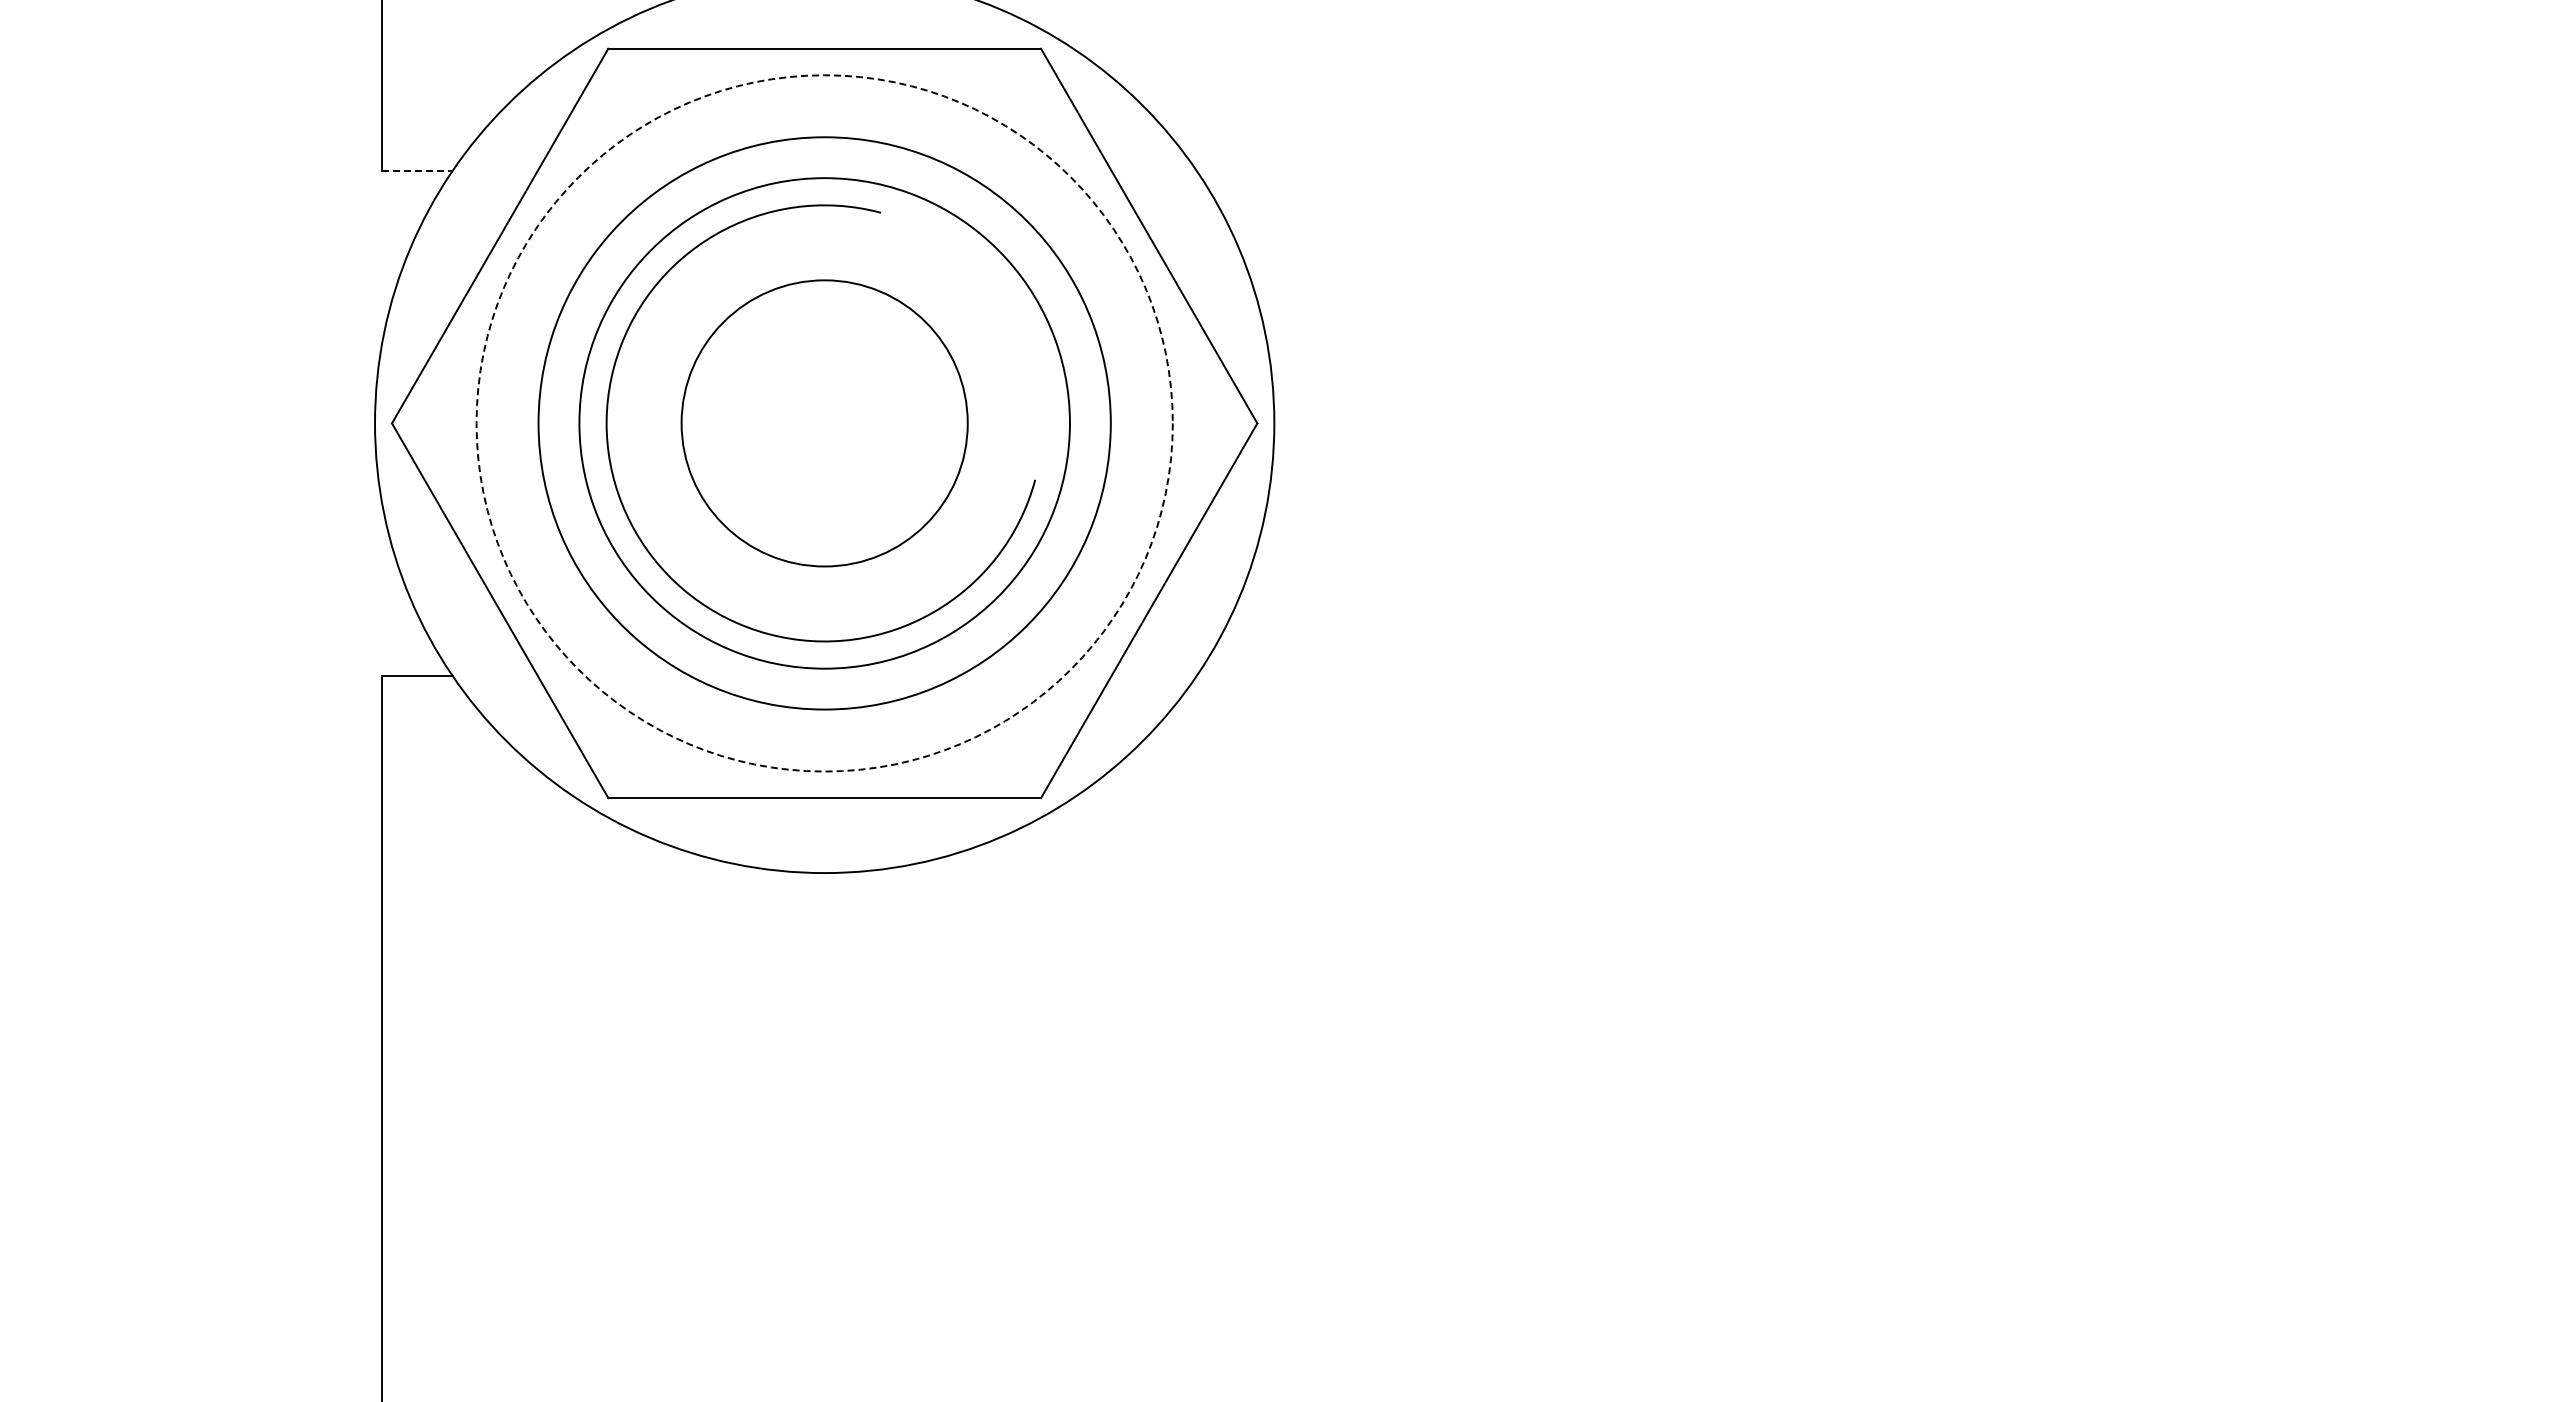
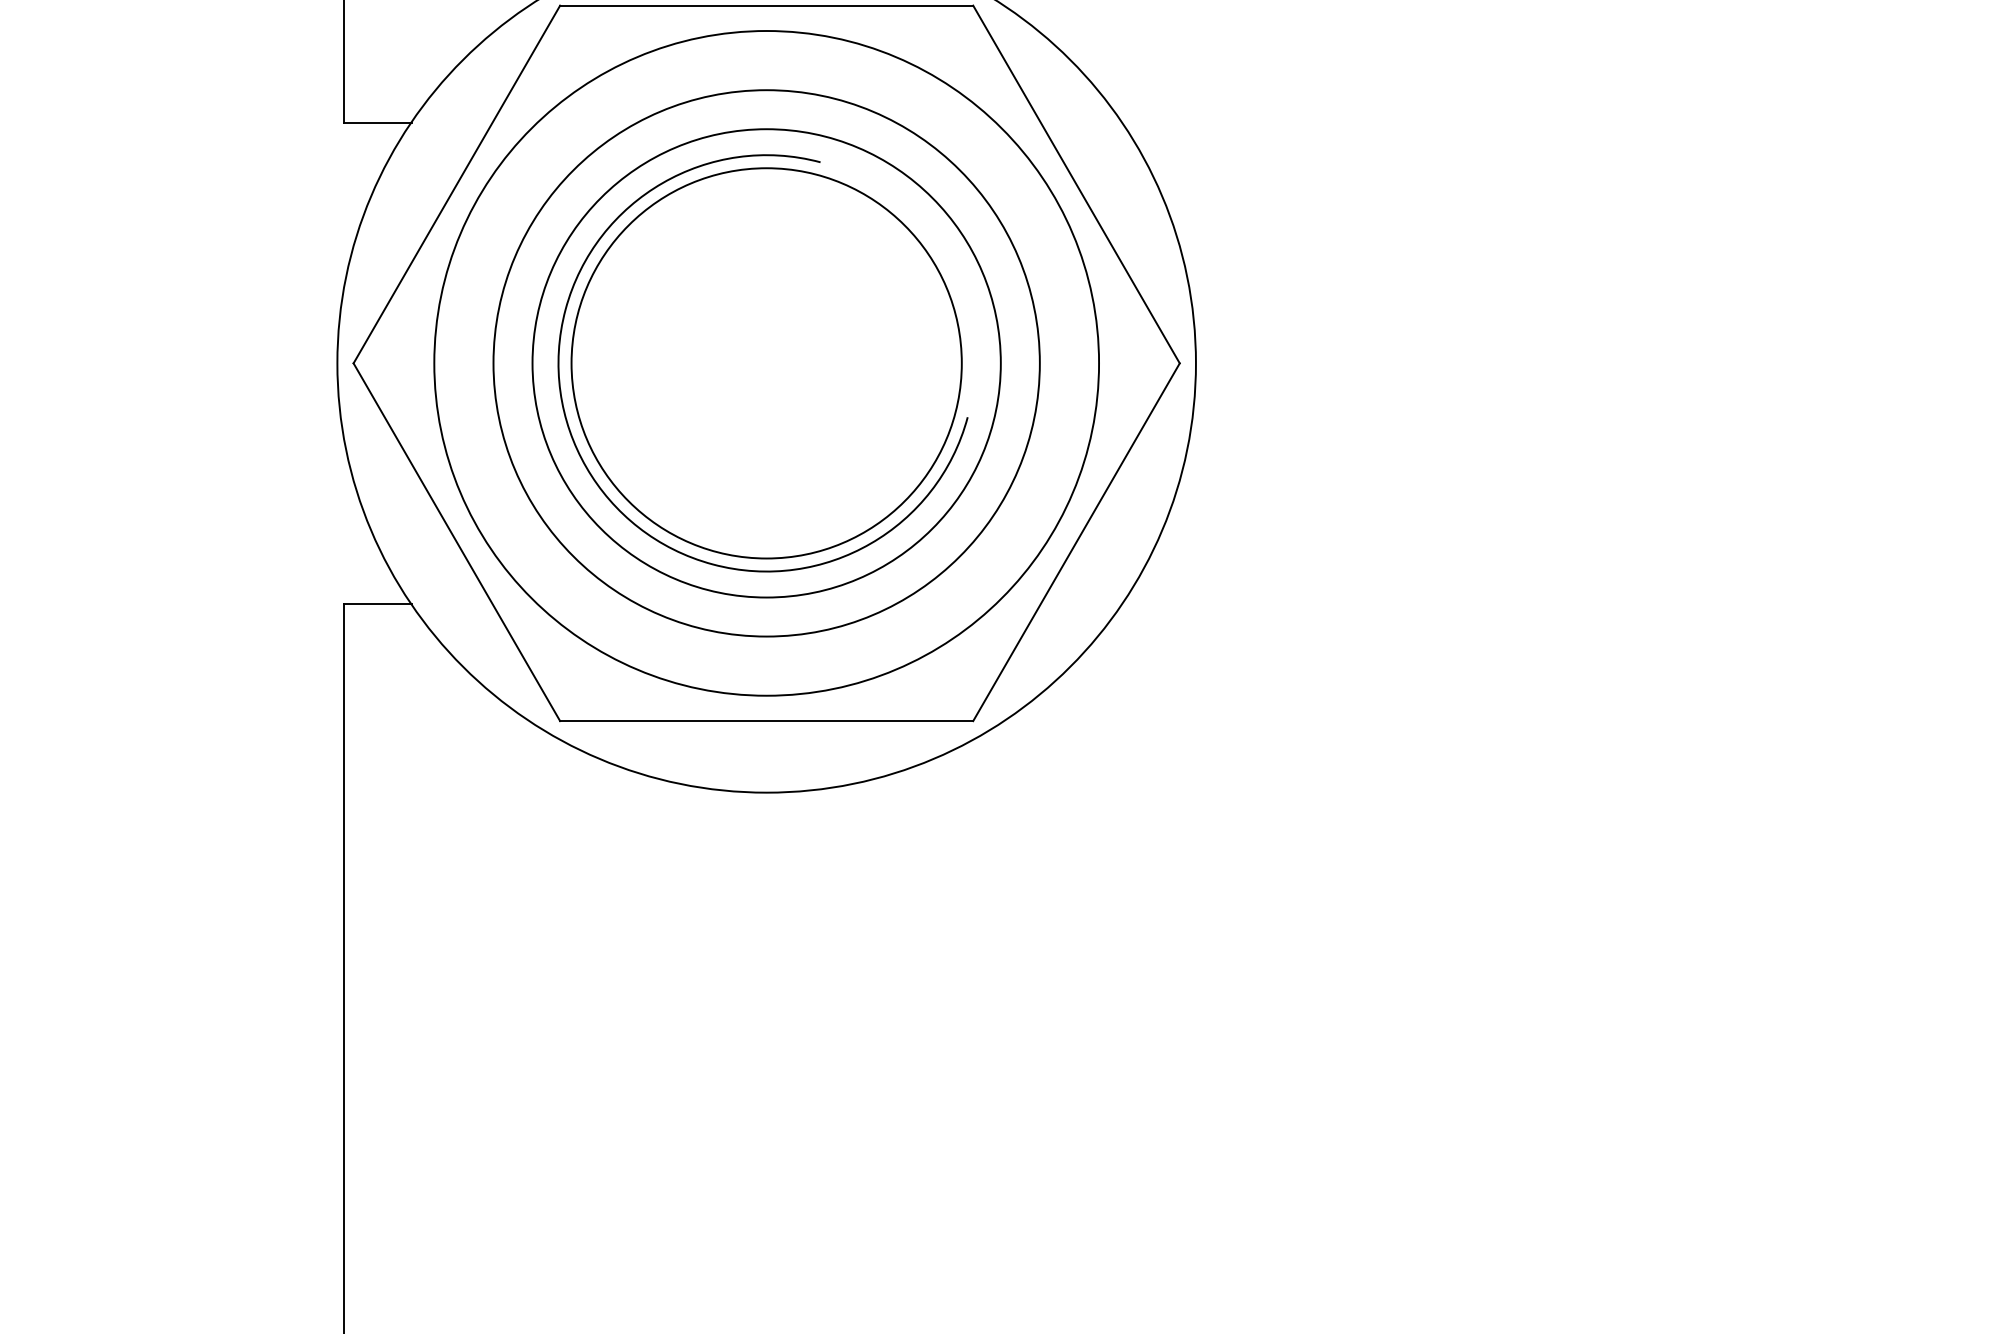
line: (417, 171) -> (377, 122), dashed -> solid
circle: (824, 423) -> (766, 363), dashed -> solid
circle: (824, 423) -> (766, 363), size x1.43

